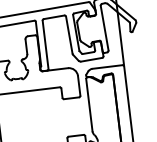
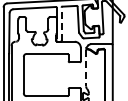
line: (45, 45) -> (61, 24), solid -> dashed
line: (89, 105) -> (86, 68), solid -> dashed

